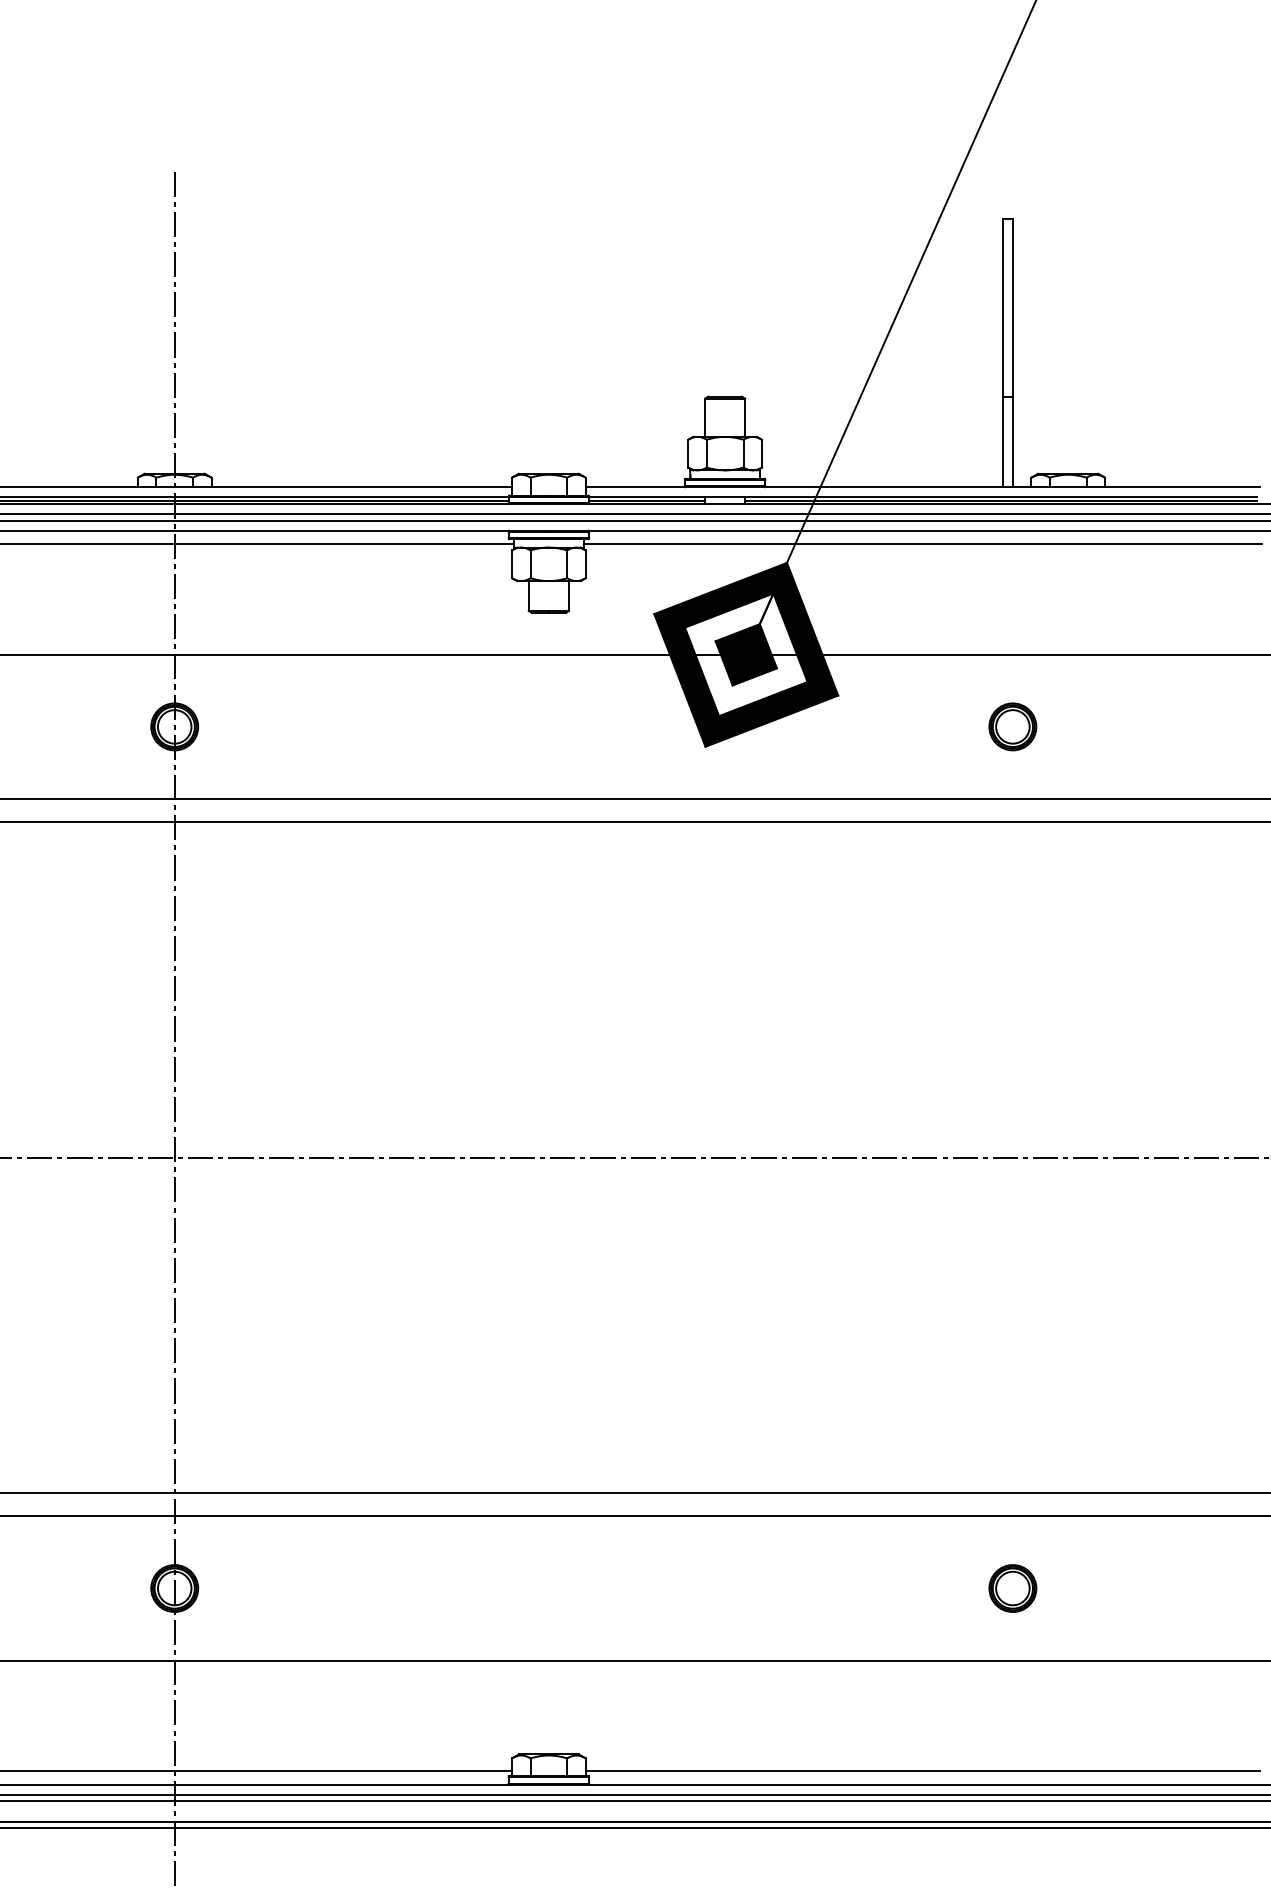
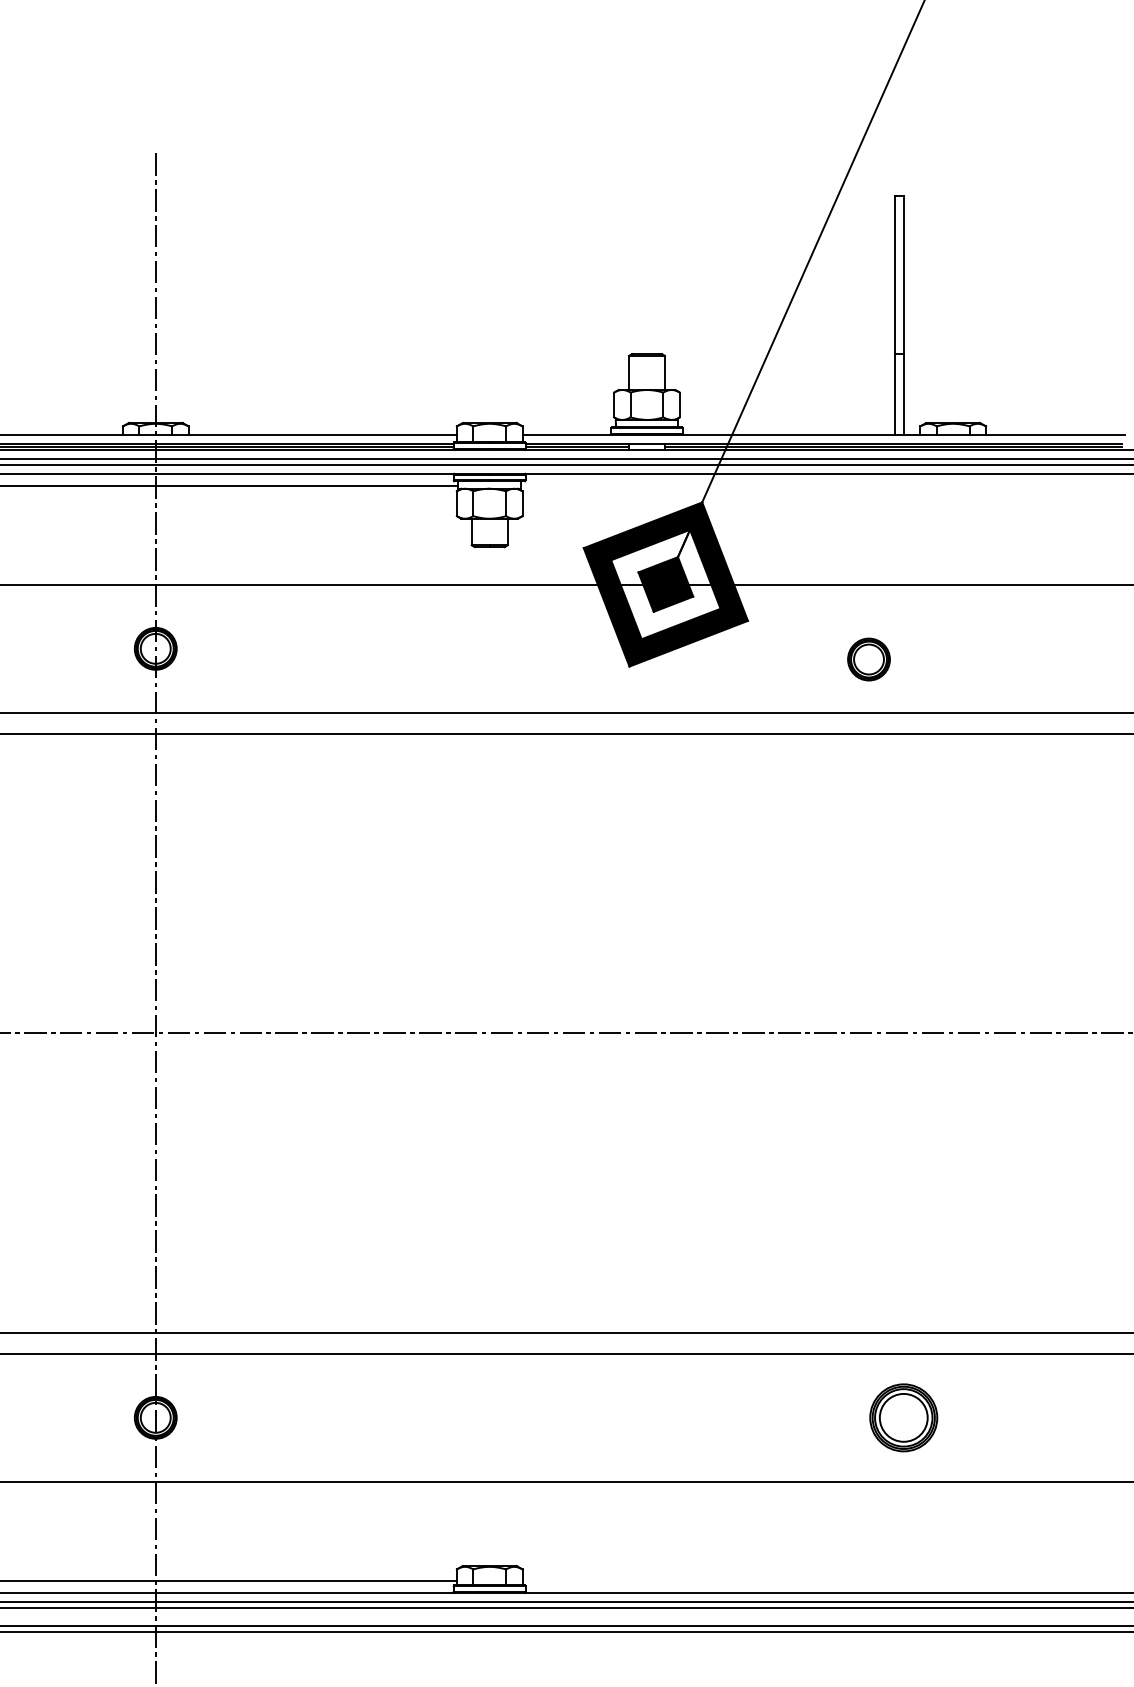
line: (923, 544) -> (824, 486), removed
part: (1012, 726) -> (868, 659), moved
part: (1012, 1588) -> (903, 1417), size x1.6
line: (922, 1771) -> (823, 1581), removed

